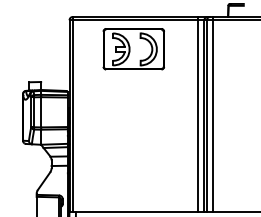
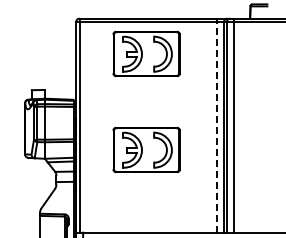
line: (197, 115) -> (216, 126), solid -> dashed
part: (133, 136) -> (146, 149), added

